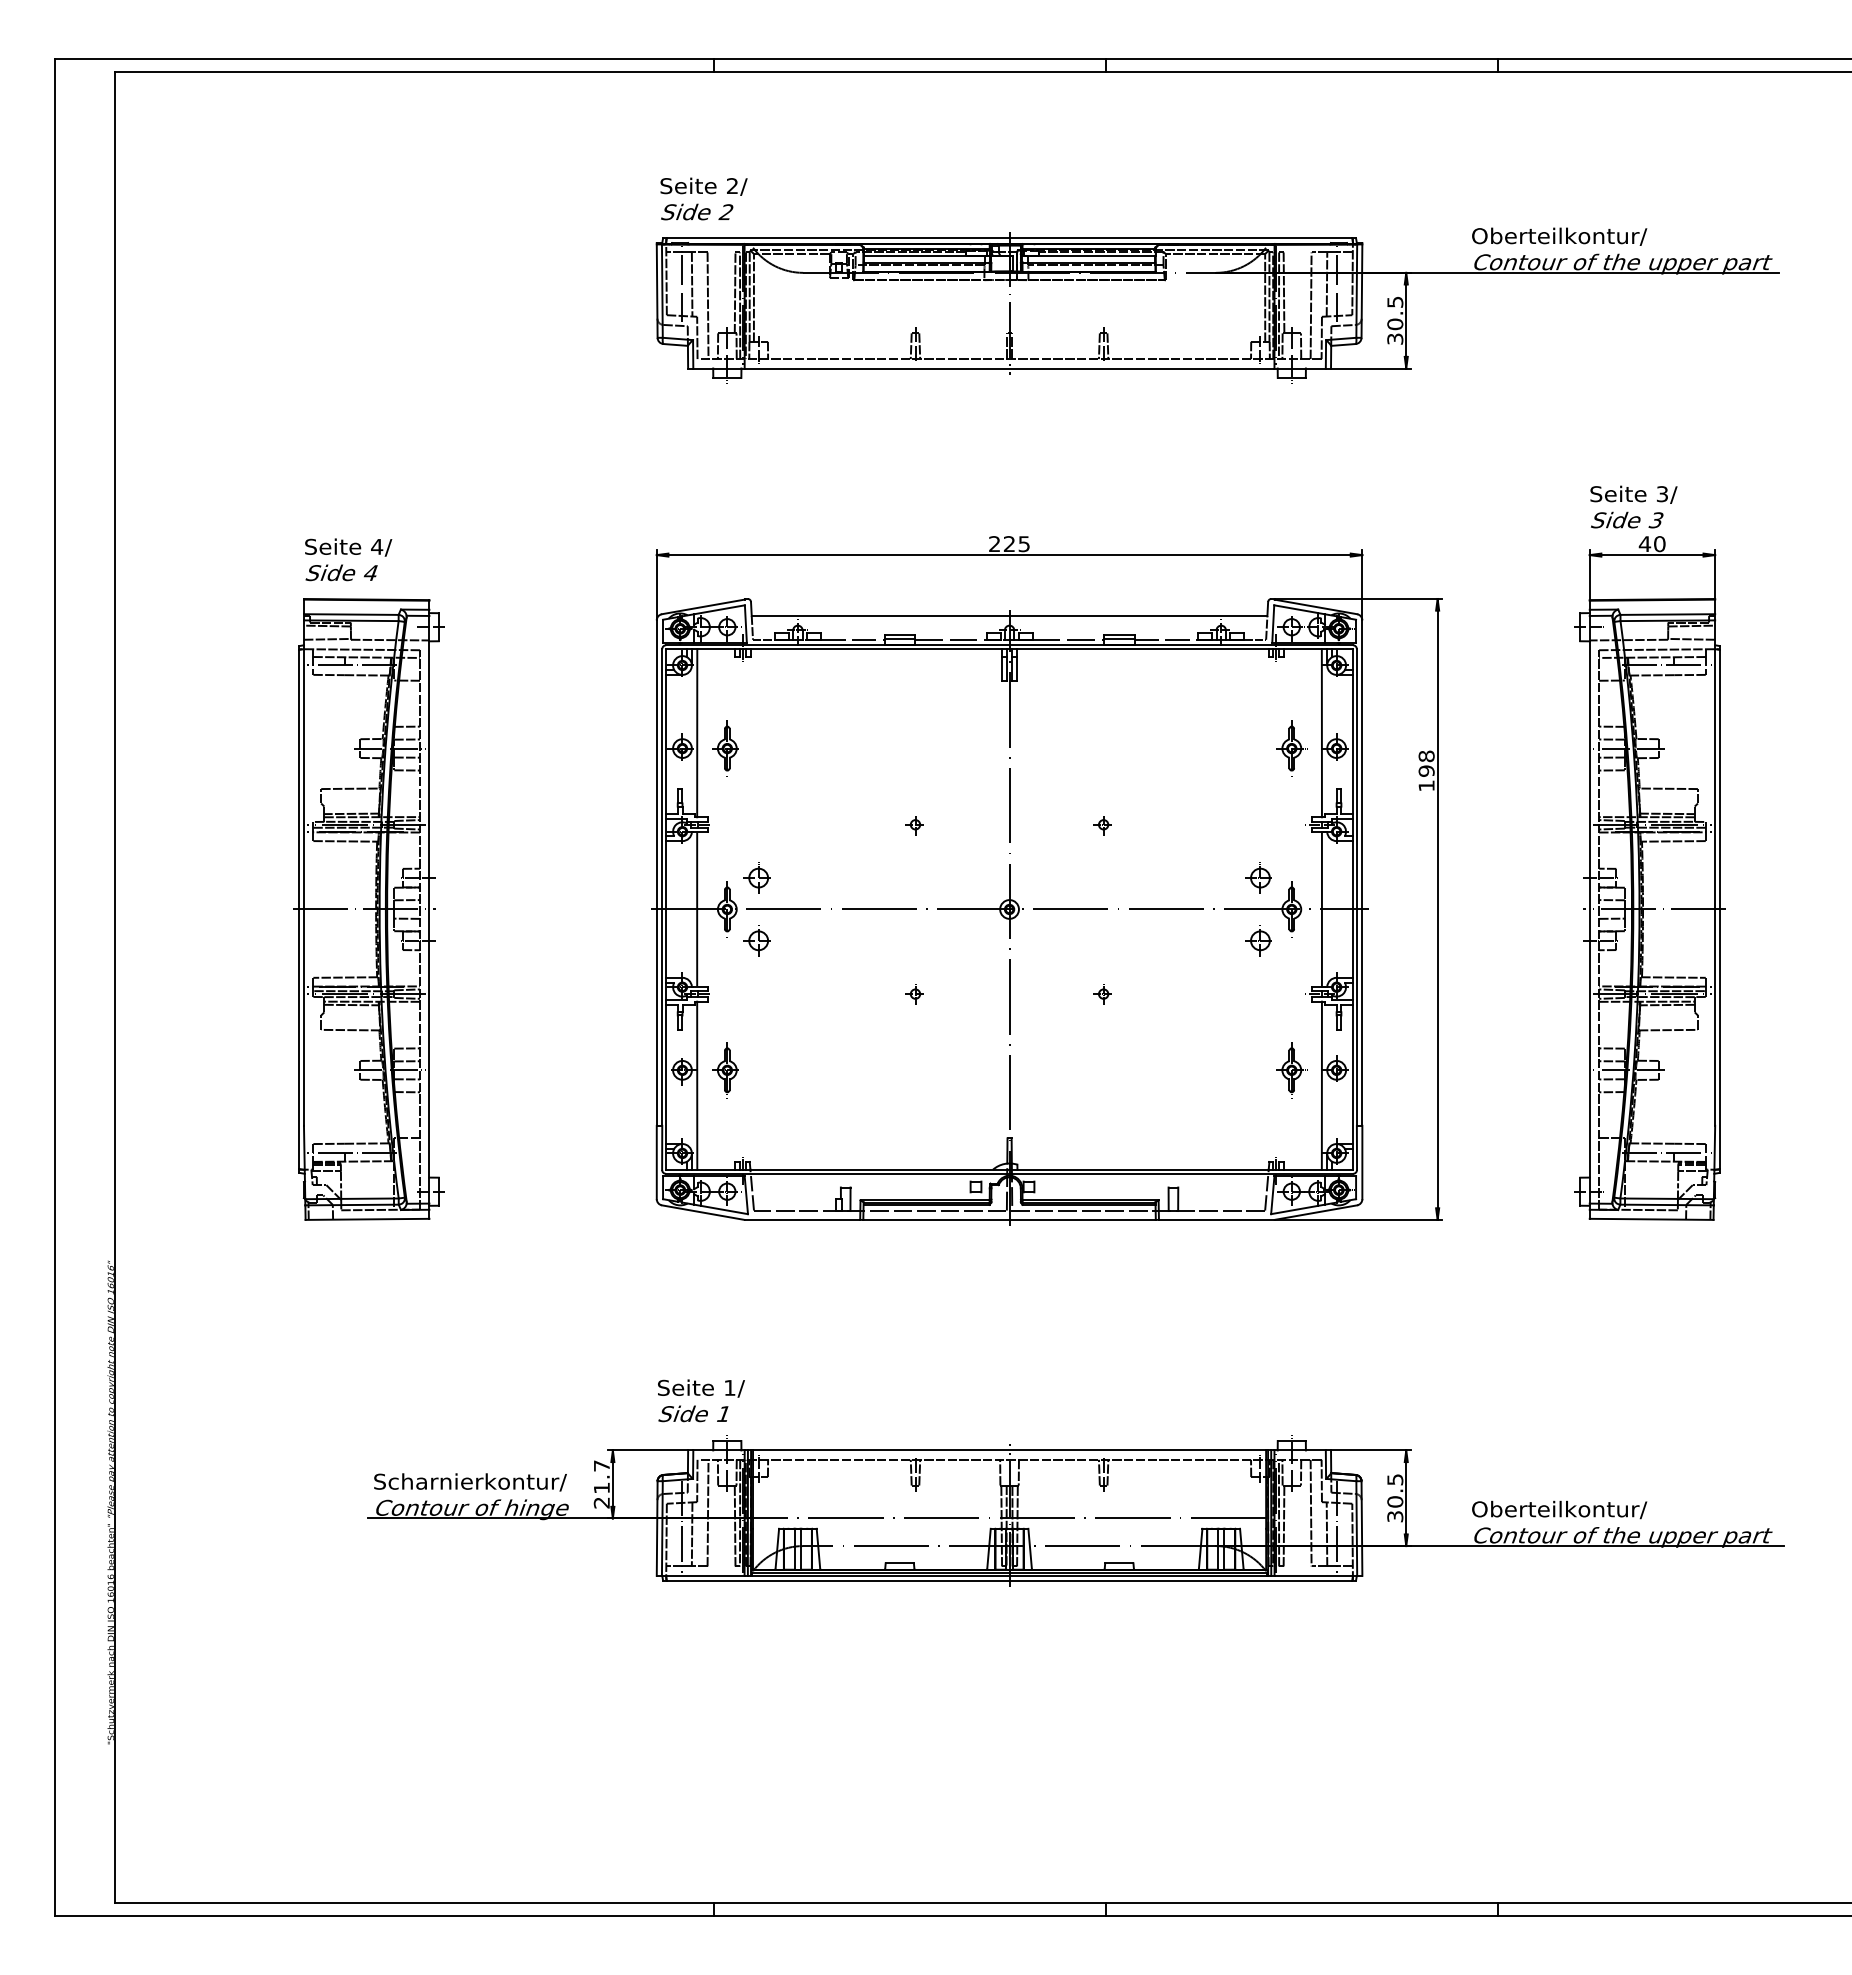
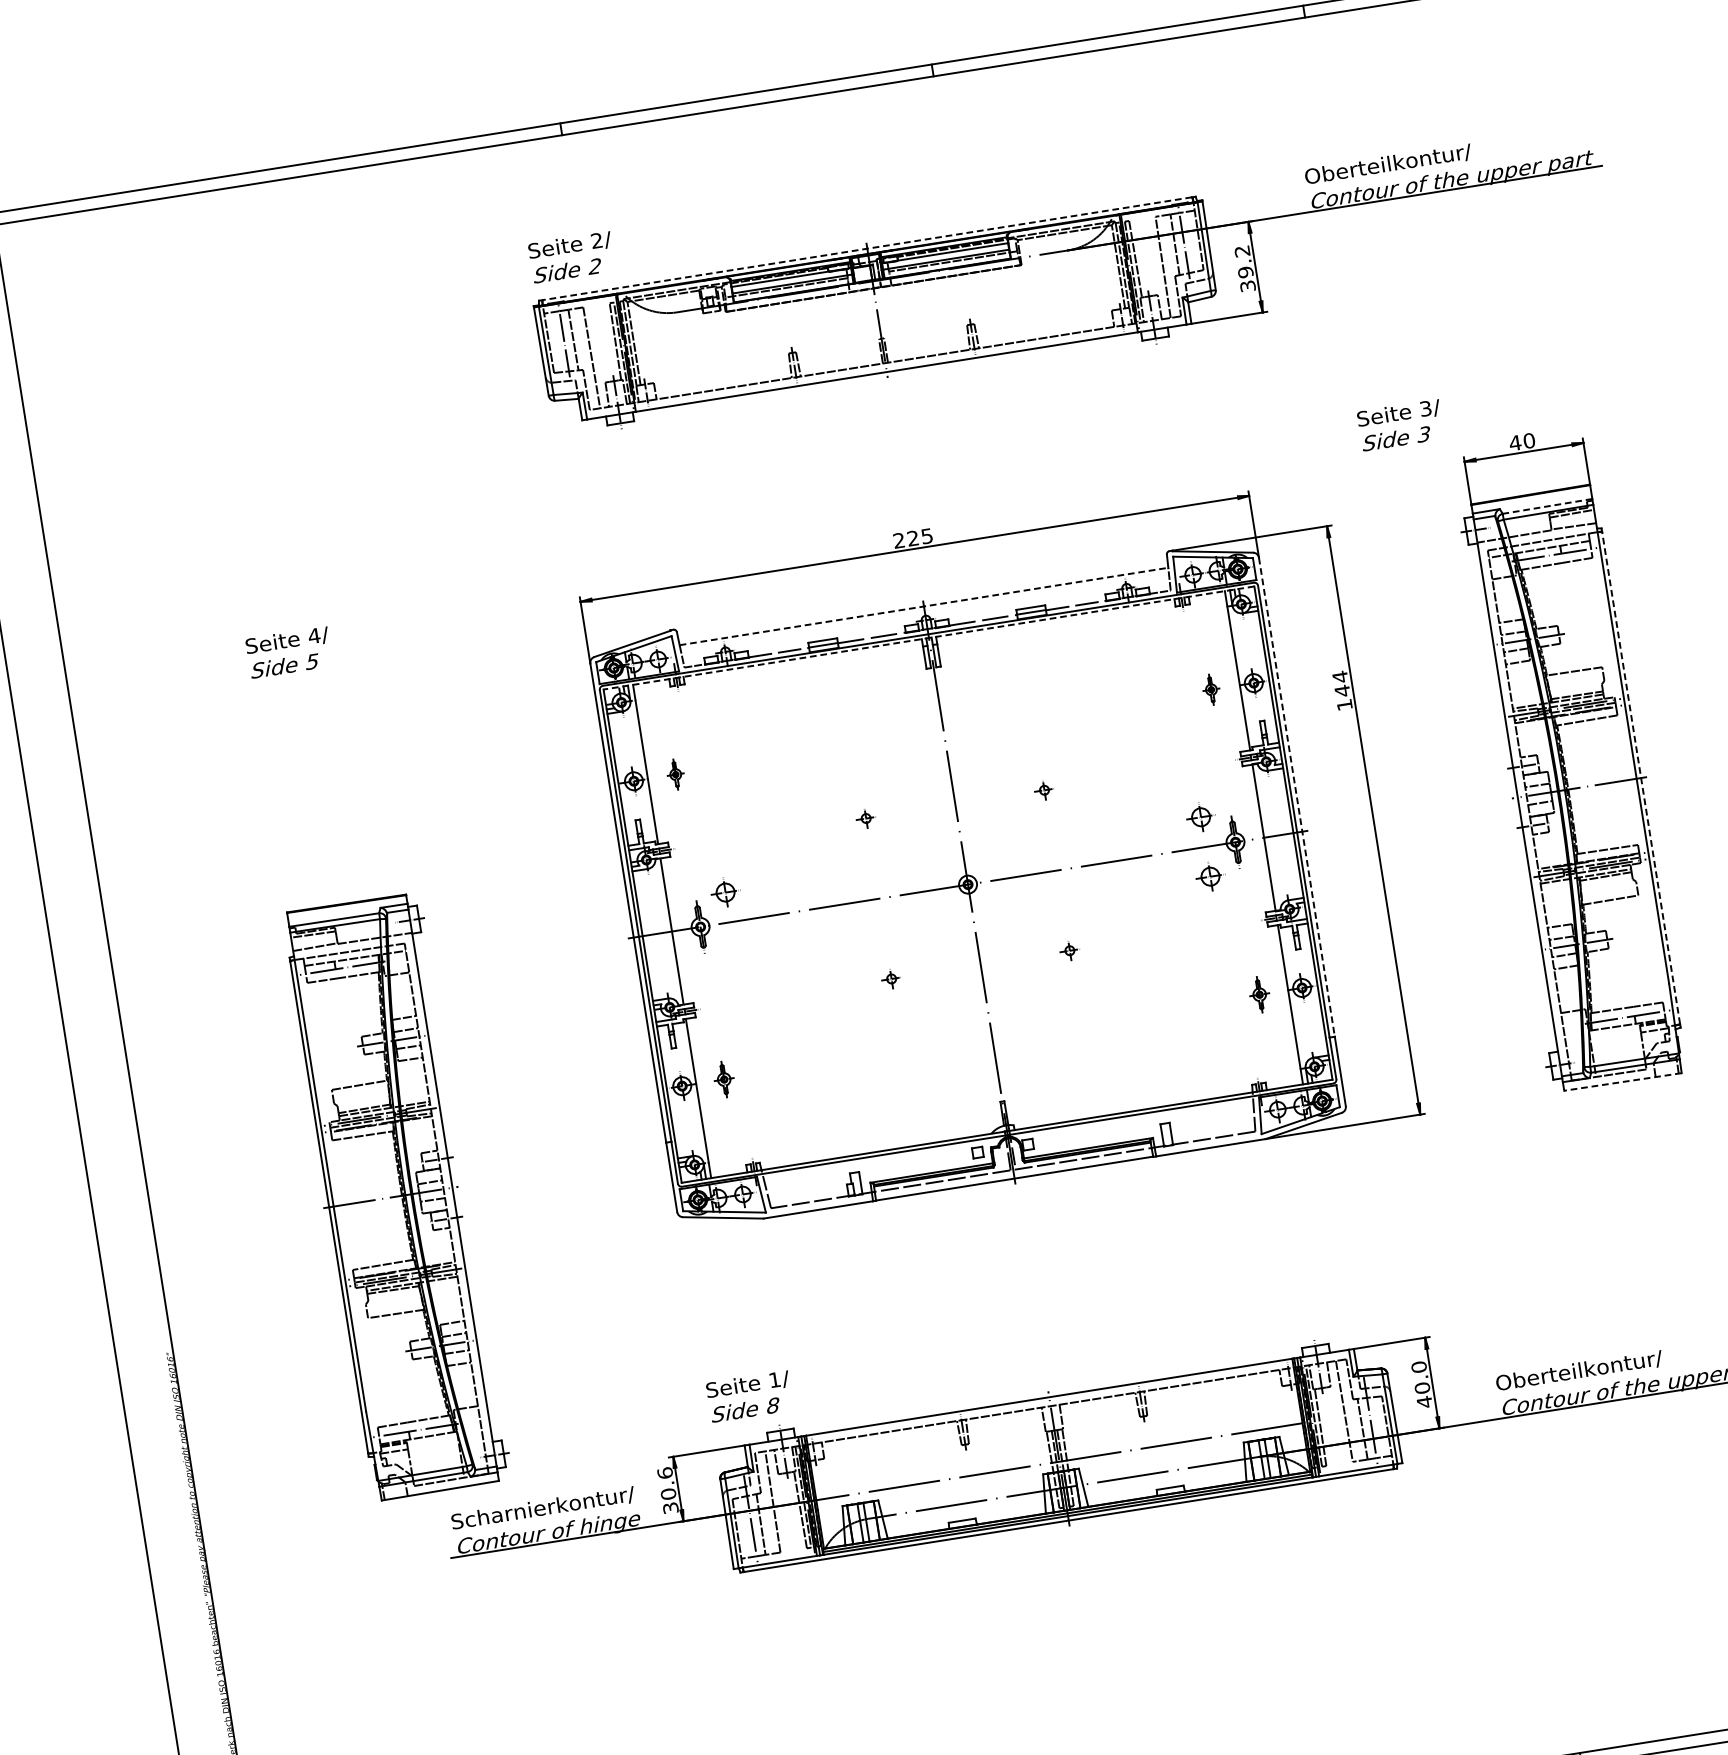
line: (1009, 238) -> (867, 248), solid -> dashed
text: (1395, 313) -> (1244, 261), 30.5 -> 39.2
text: (1633, 506) -> (1400, 424), moved
text: (370, 573) -> (312, 662), 4 -> 5
line: (1667, 614) -> (1547, 506), solid -> dashed
line: (1009, 615) -> (923, 606), solid -> dashed
line: (1009, 649) -> (928, 638), solid -> dashed
part: (725, 748) -> (674, 774), size x0.6
part: (1291, 748) -> (1211, 689), size x0.6
text: (1426, 763) -> (1341, 683), 198 -> 144
line: (1362, 873) -> (1297, 797), solid -> dashed
part: (368, 909) -> (394, 1196), moved
line: (1719, 909) -> (1640, 778), solid -> dashed
part: (756, 940) -> (732, 952), removed
part: (725, 1070) -> (723, 1079), size x0.7
part: (1291, 1070) -> (1259, 994), size x0.7
line: (1651, 1219) -> (1622, 1082), solid -> dashed
text: (723, 1414) -> (772, 1406), 1 -> 8
text: (601, 1484) -> (667, 1490), 21.7 -> 30.6
text: (1395, 1498) -> (1422, 1384), 30.5 -> 40.0

